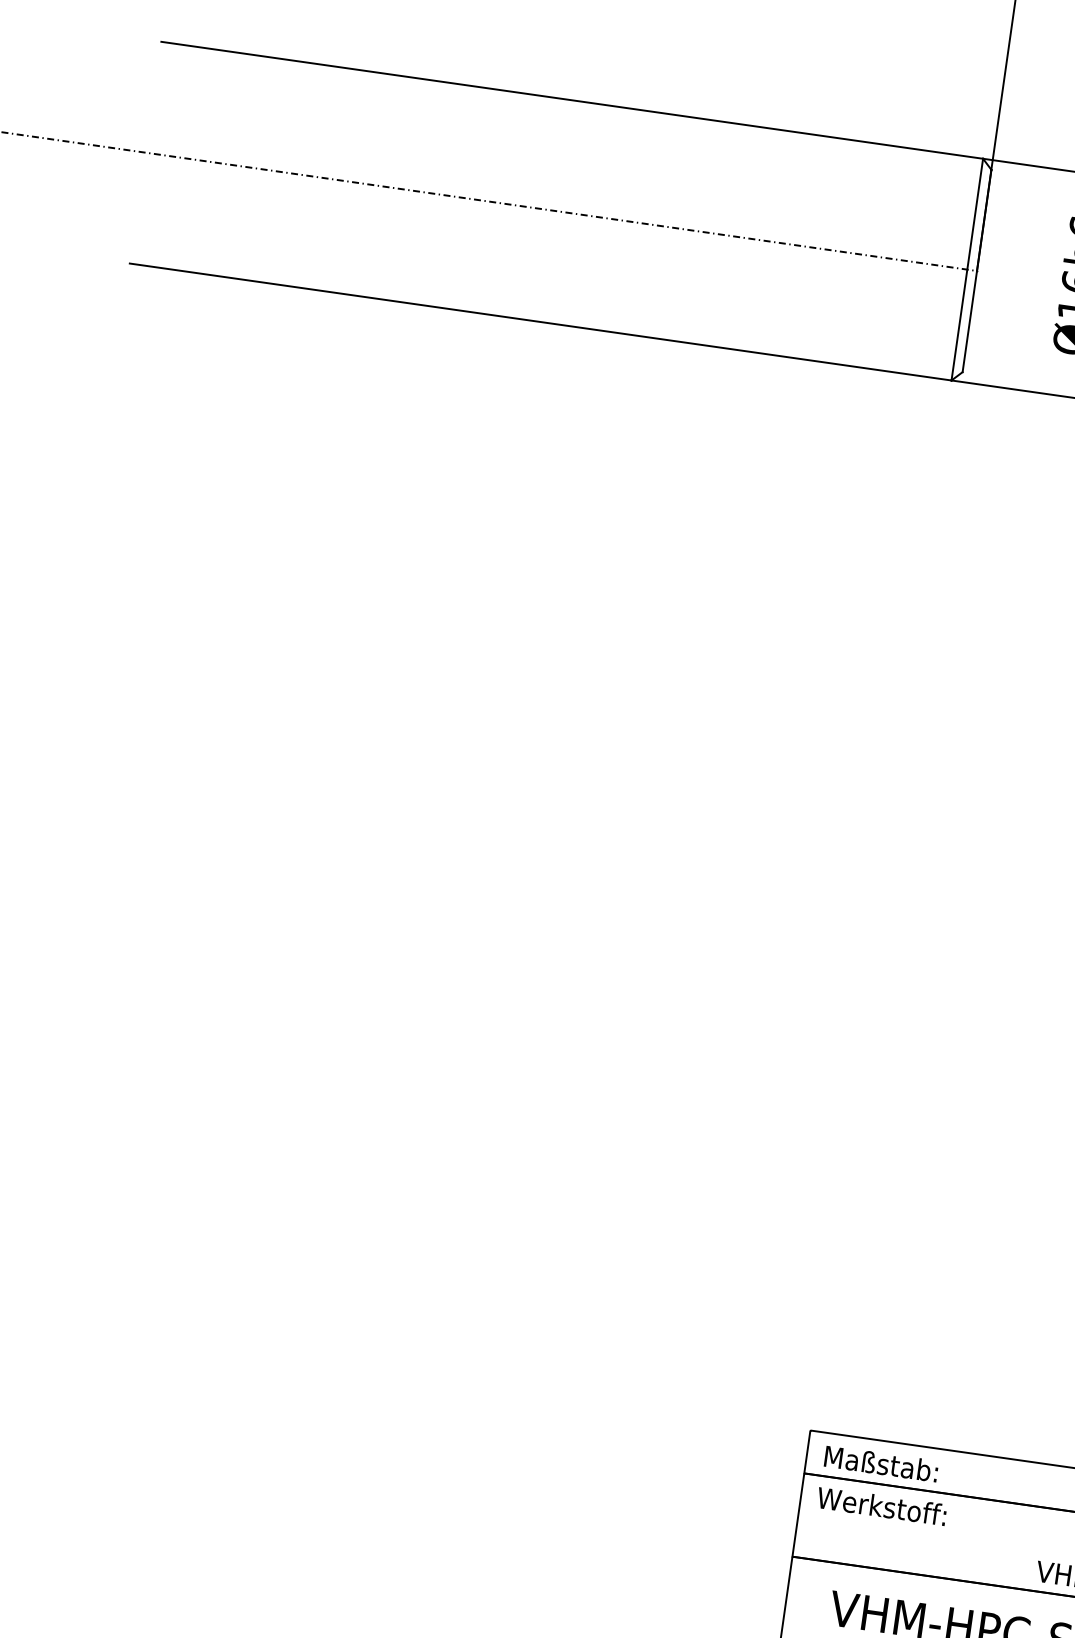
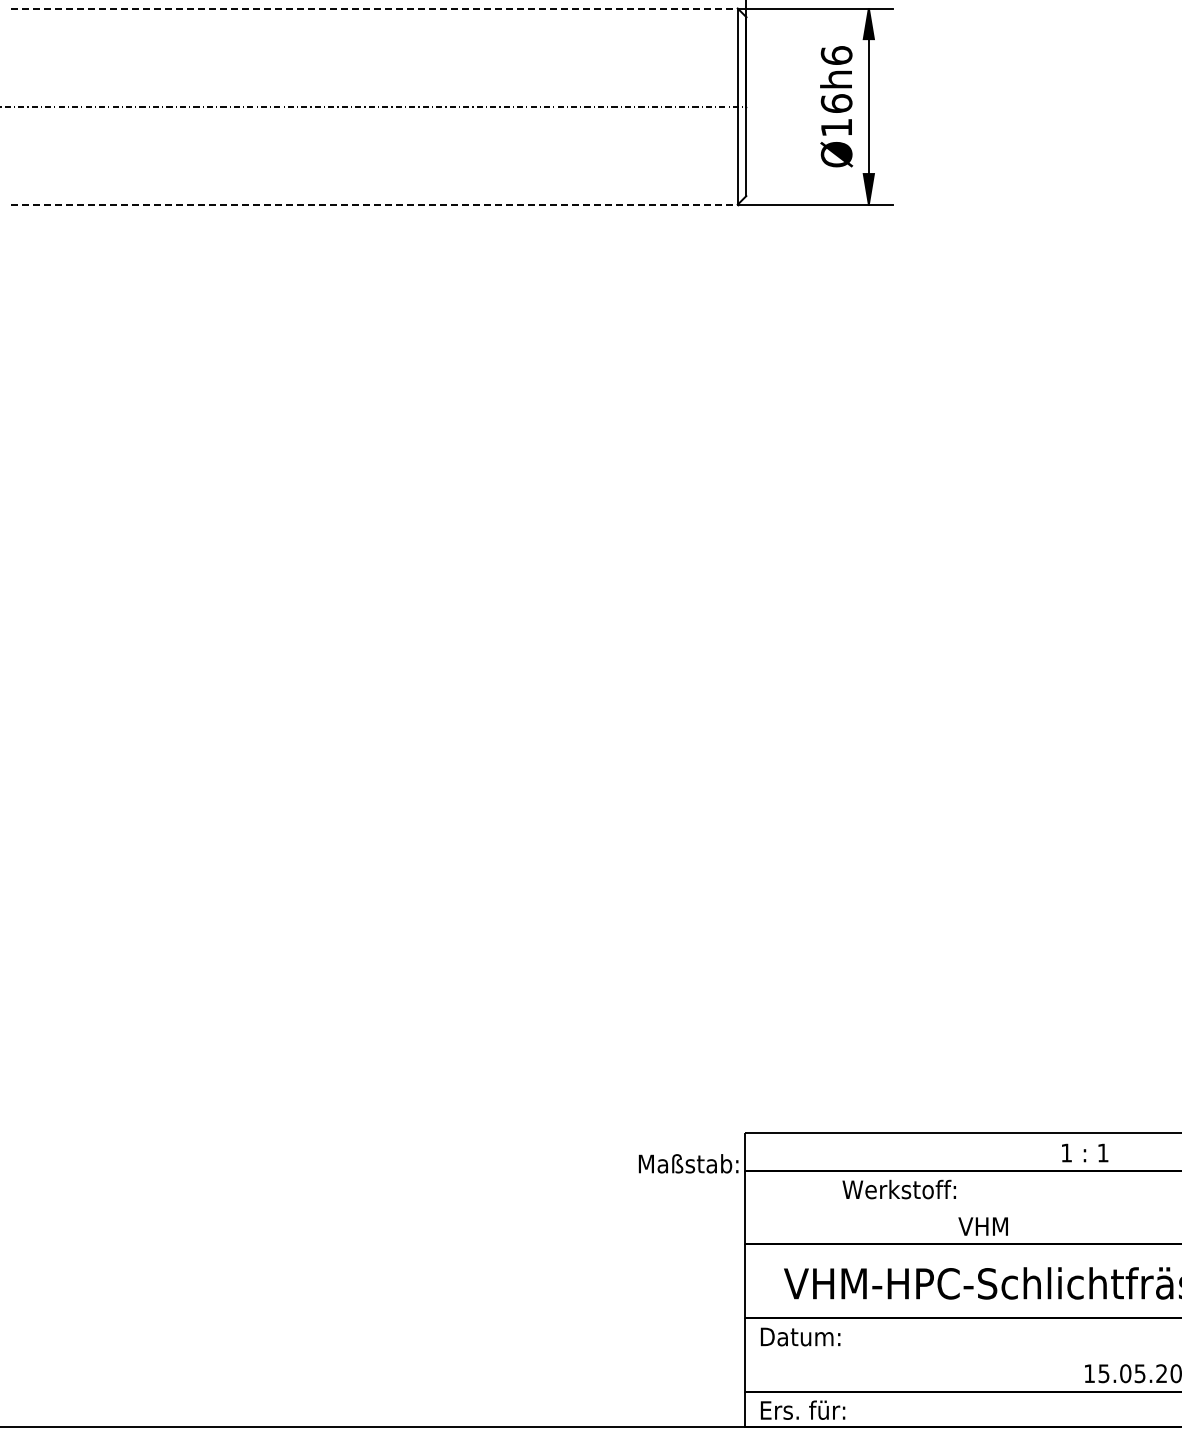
line: (572, 100) -> (374, 8), solid -> dashed
line: (540, 321) -> (374, 204), solid -> dashed
text: (881, 1463) -> (688, 1163), moved
text: (881, 1506) -> (898, 1189), moved

